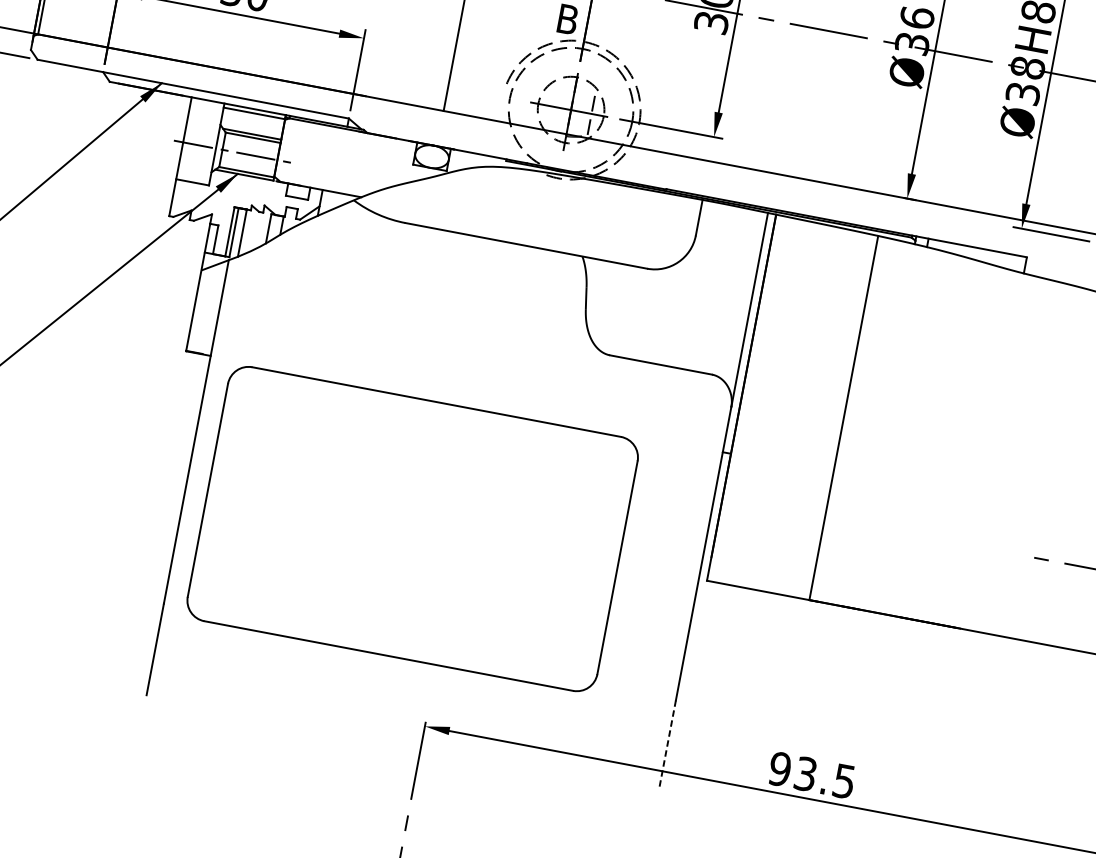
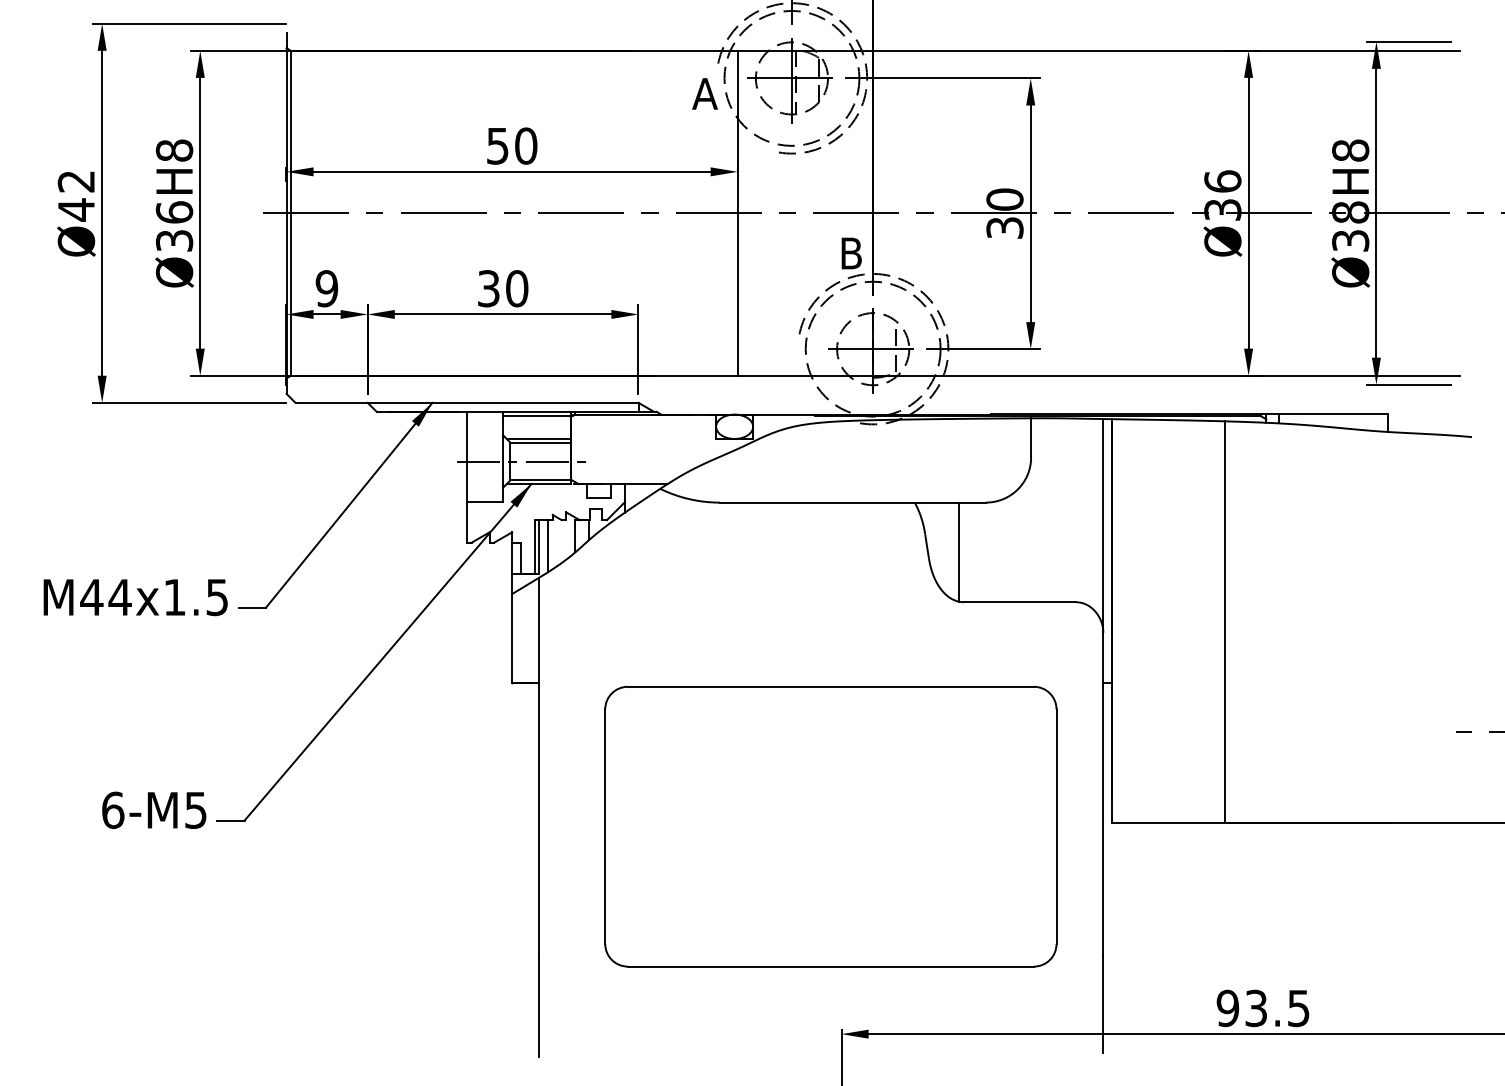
line: (613, 308) -> (958, 551), added
part: (412, 528) -> (830, 826), moved
line: (667, 744) -> (1103, 1004), dashed -> solid

